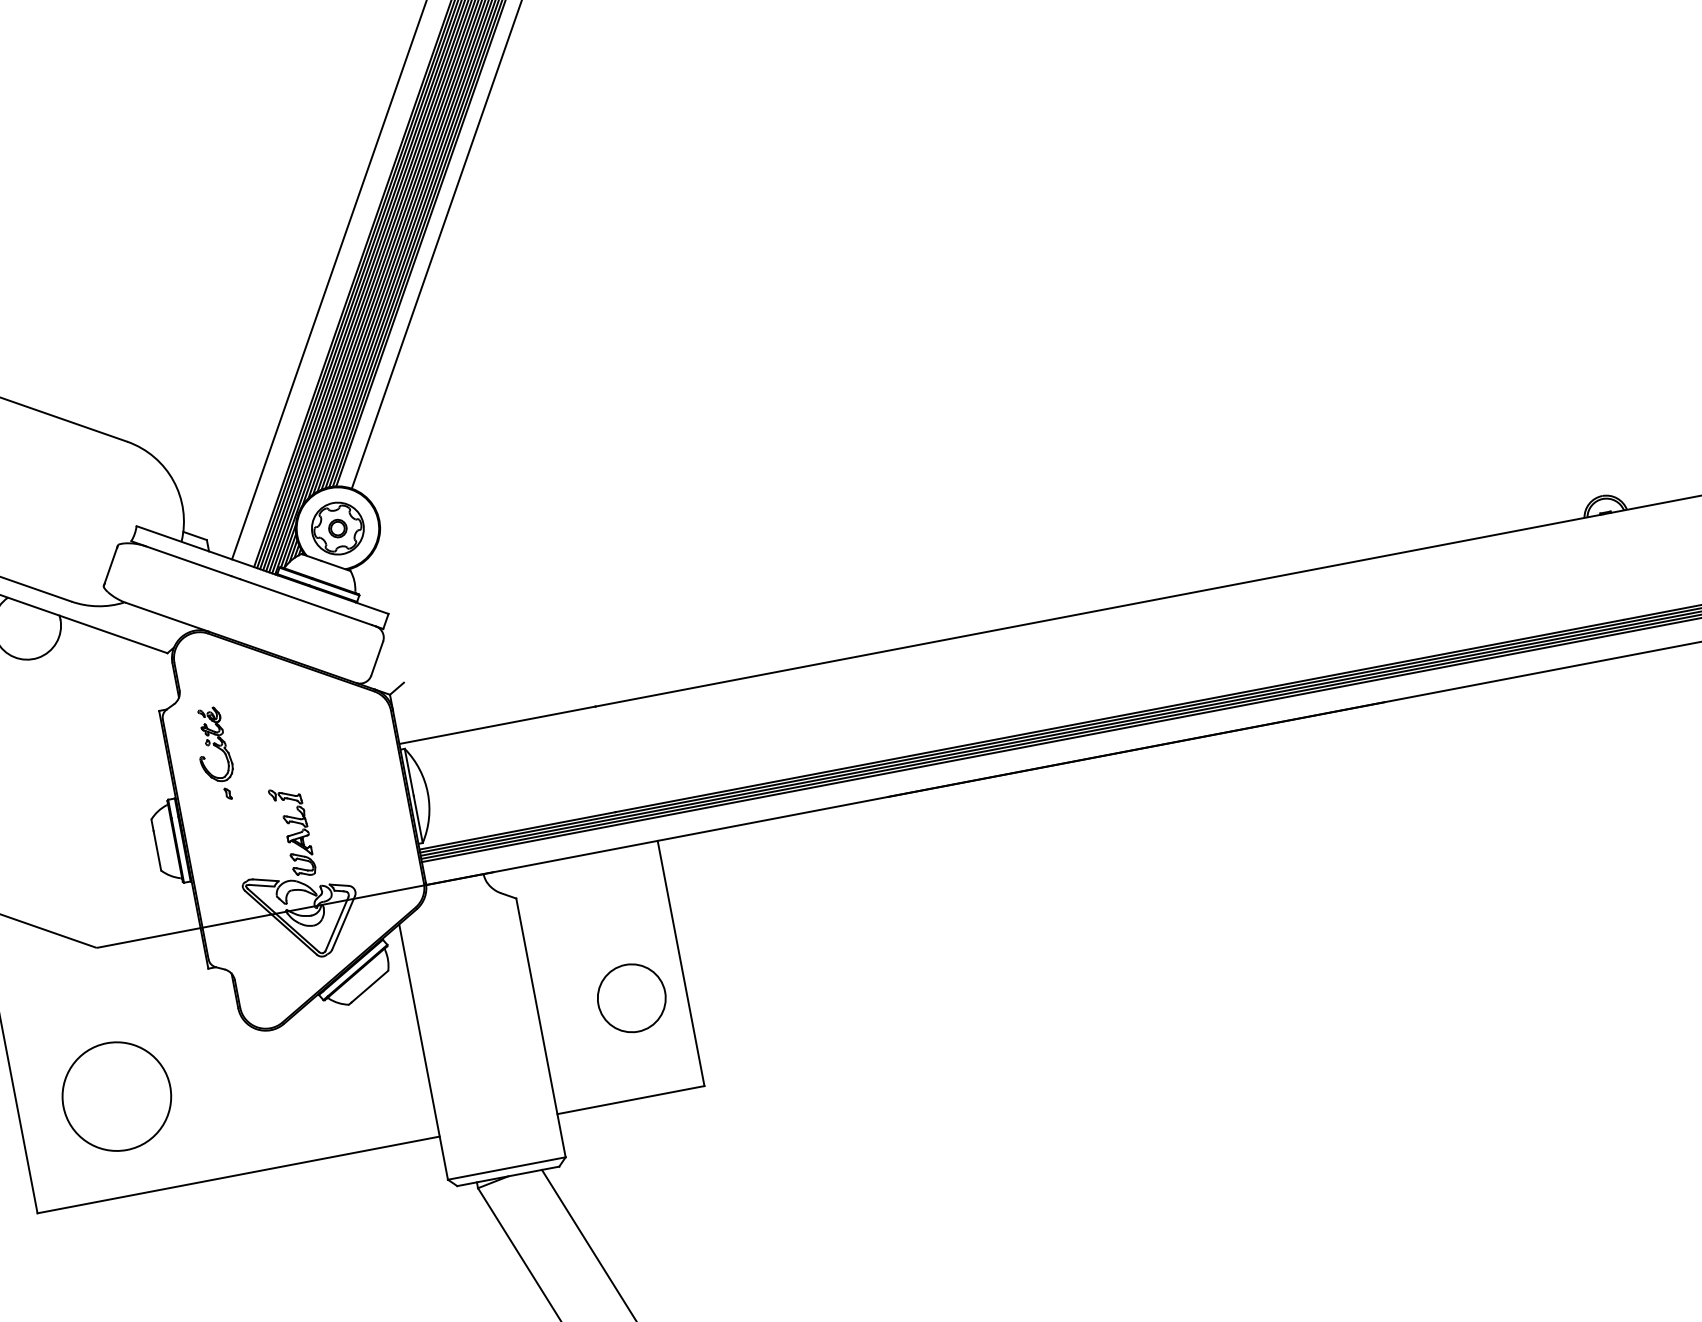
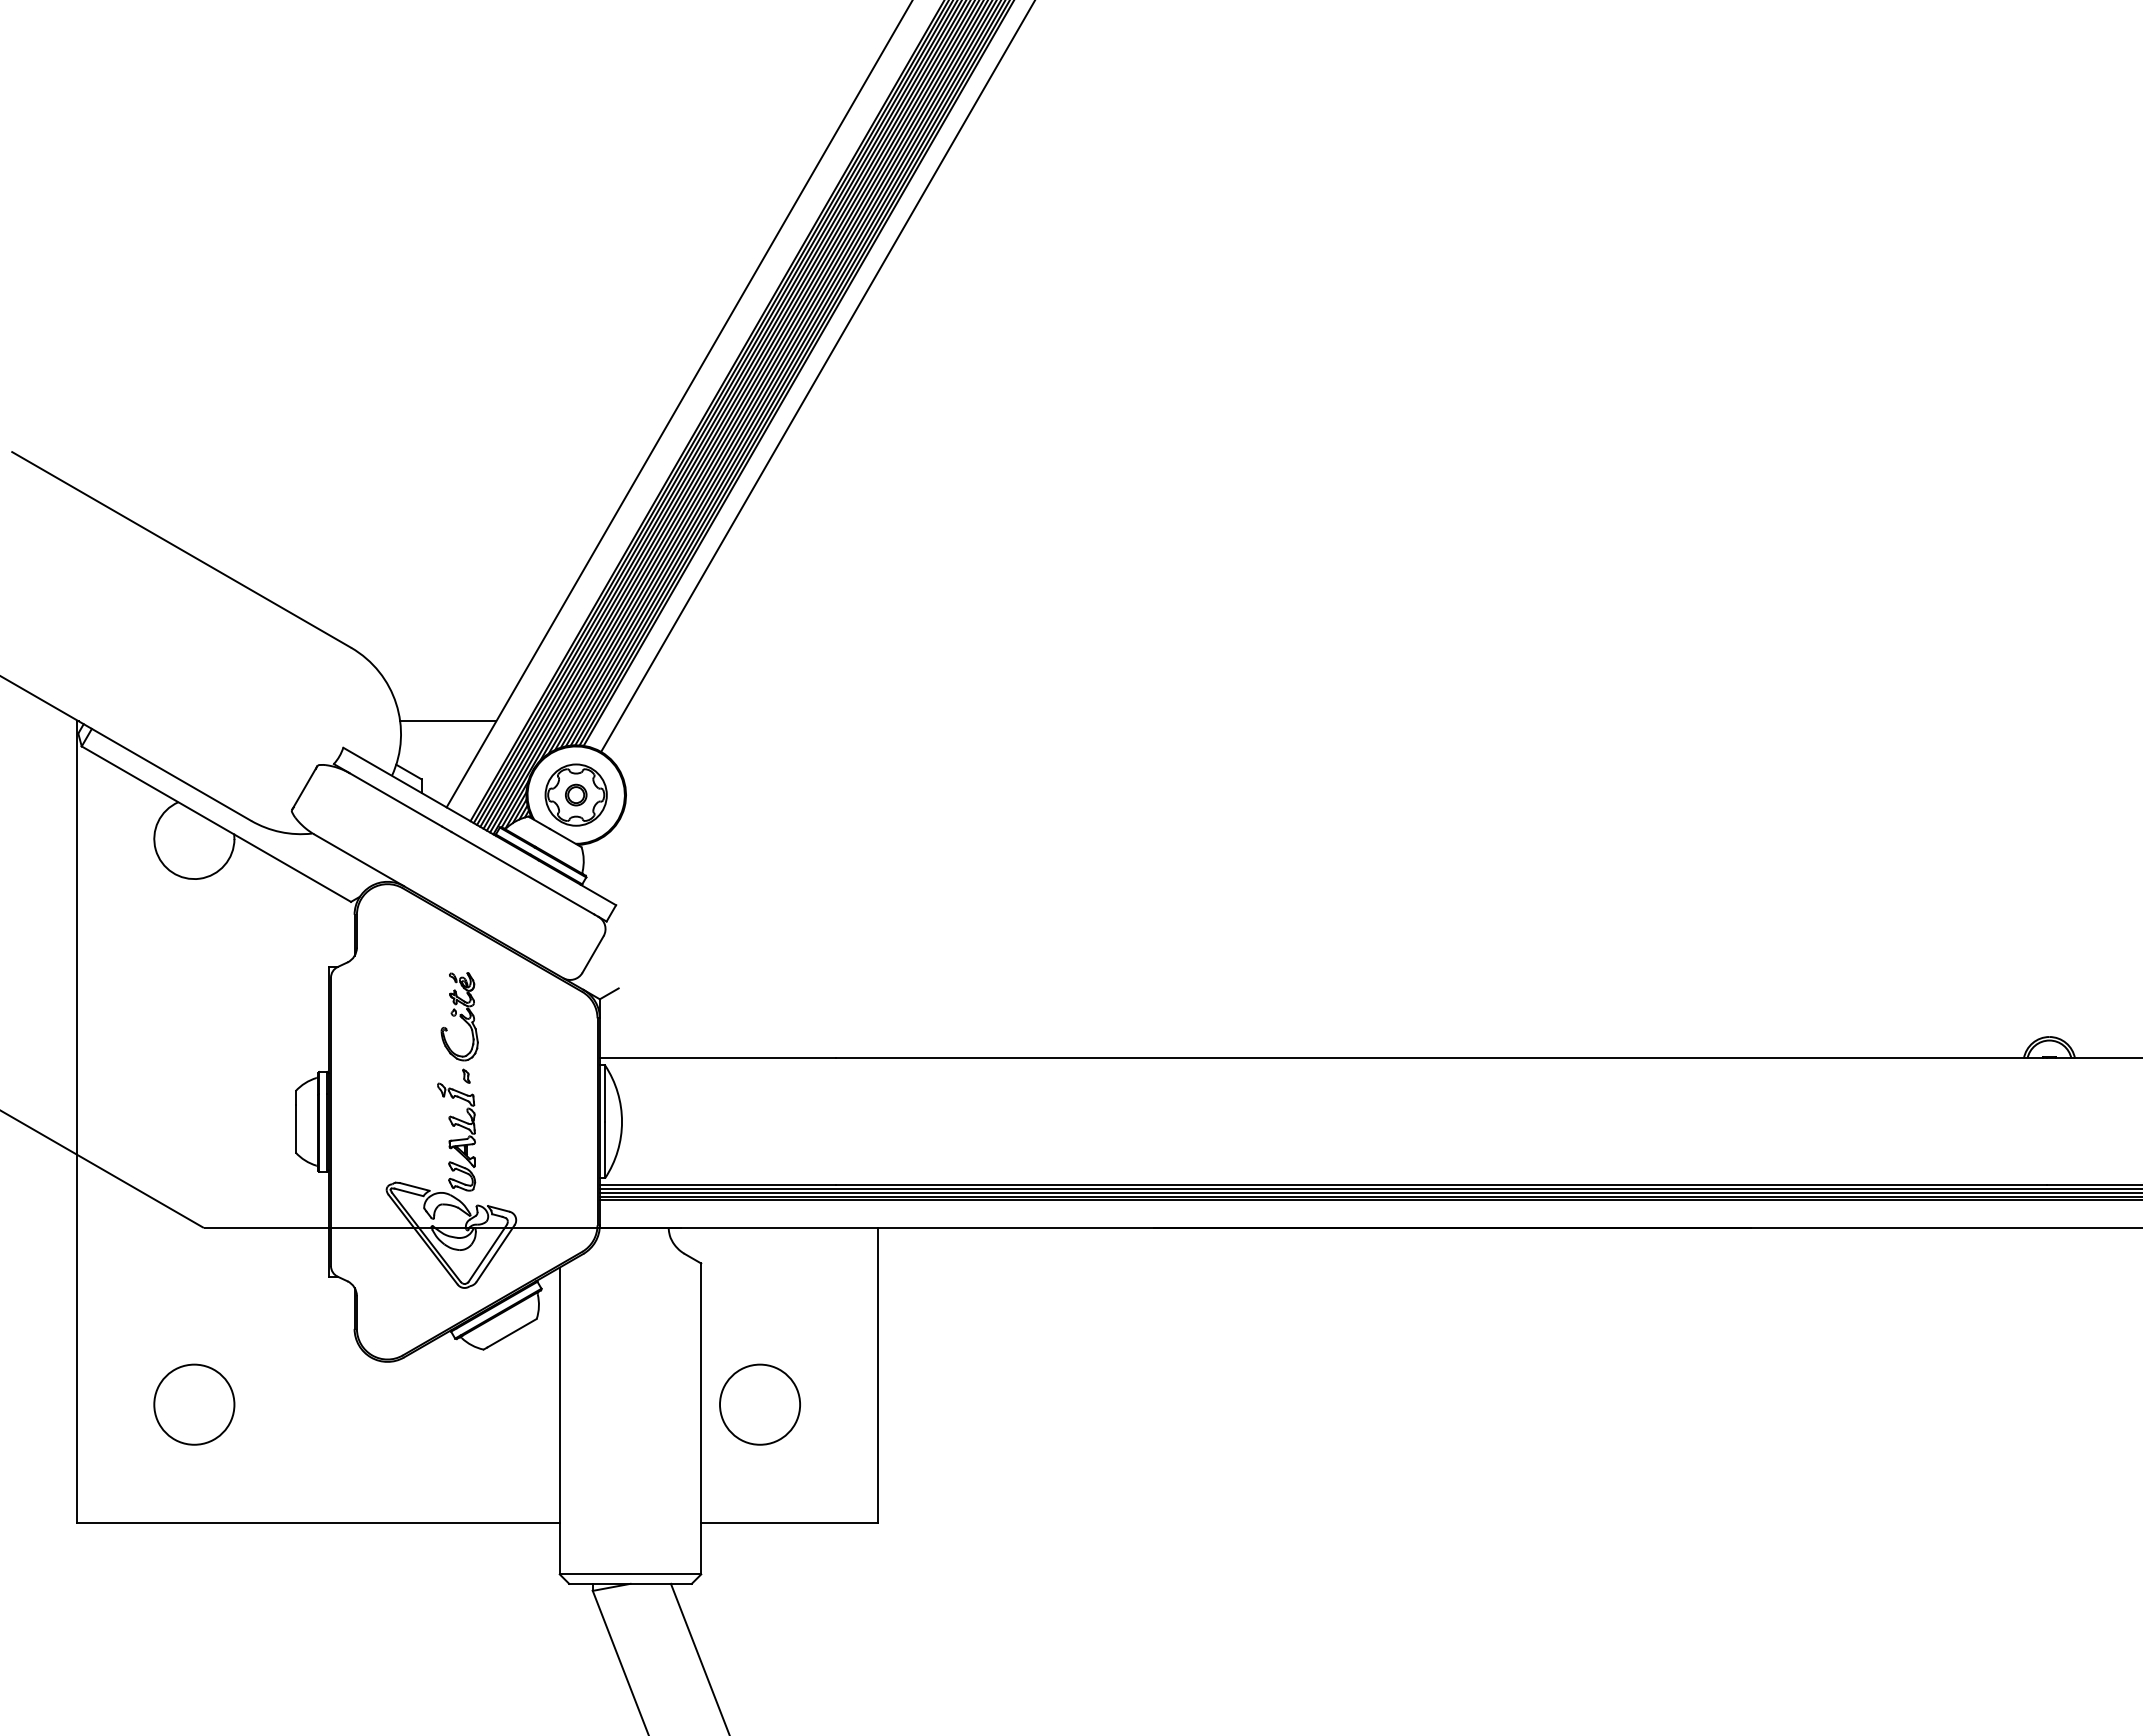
line: (219, 487) -> (448, 721), added
part: (217, 748) -> (464, 1021), moved
circle: (631, 998) -> (759, 1404), moved
circle: (116, 1096) -> (194, 1404), size x0.62

